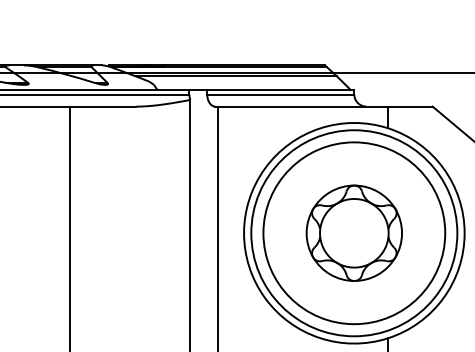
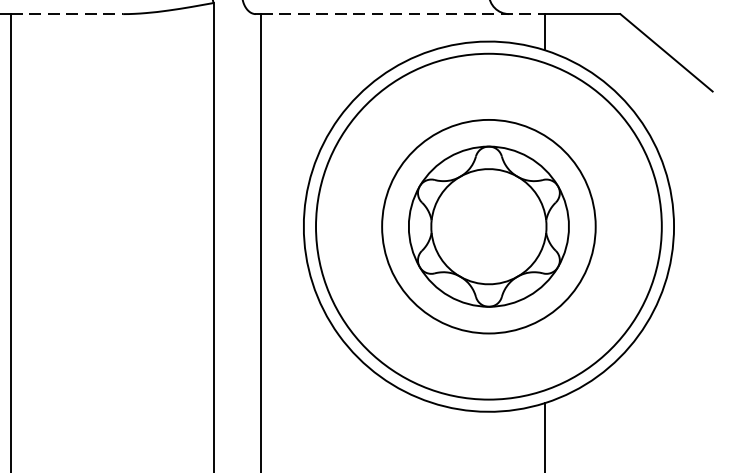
line: (103, 106) -> (67, 13), solid -> dashed
line: (303, 106) -> (403, 13), solid -> dashed
circle: (354, 233) -> (489, 227), size x0.7

